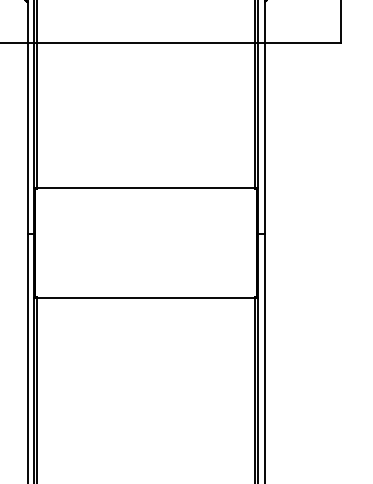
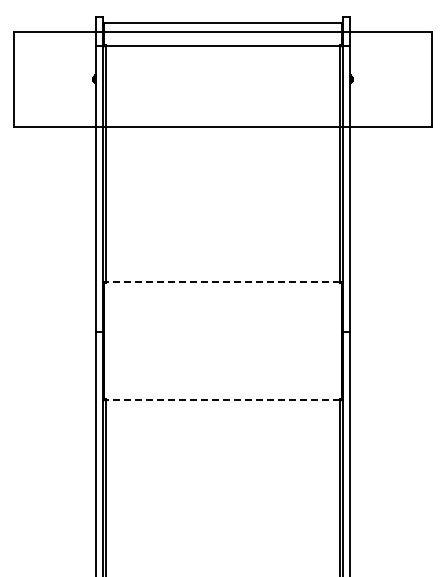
line: (145, 188) -> (222, 282), solid -> dashed
line: (145, 297) -> (222, 399), solid -> dashed

